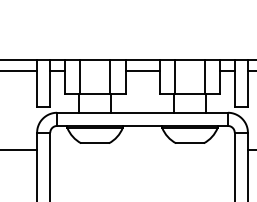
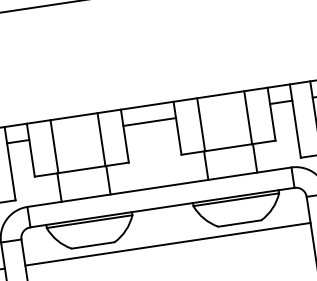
line: (142, 149) -> (167, 244), added

